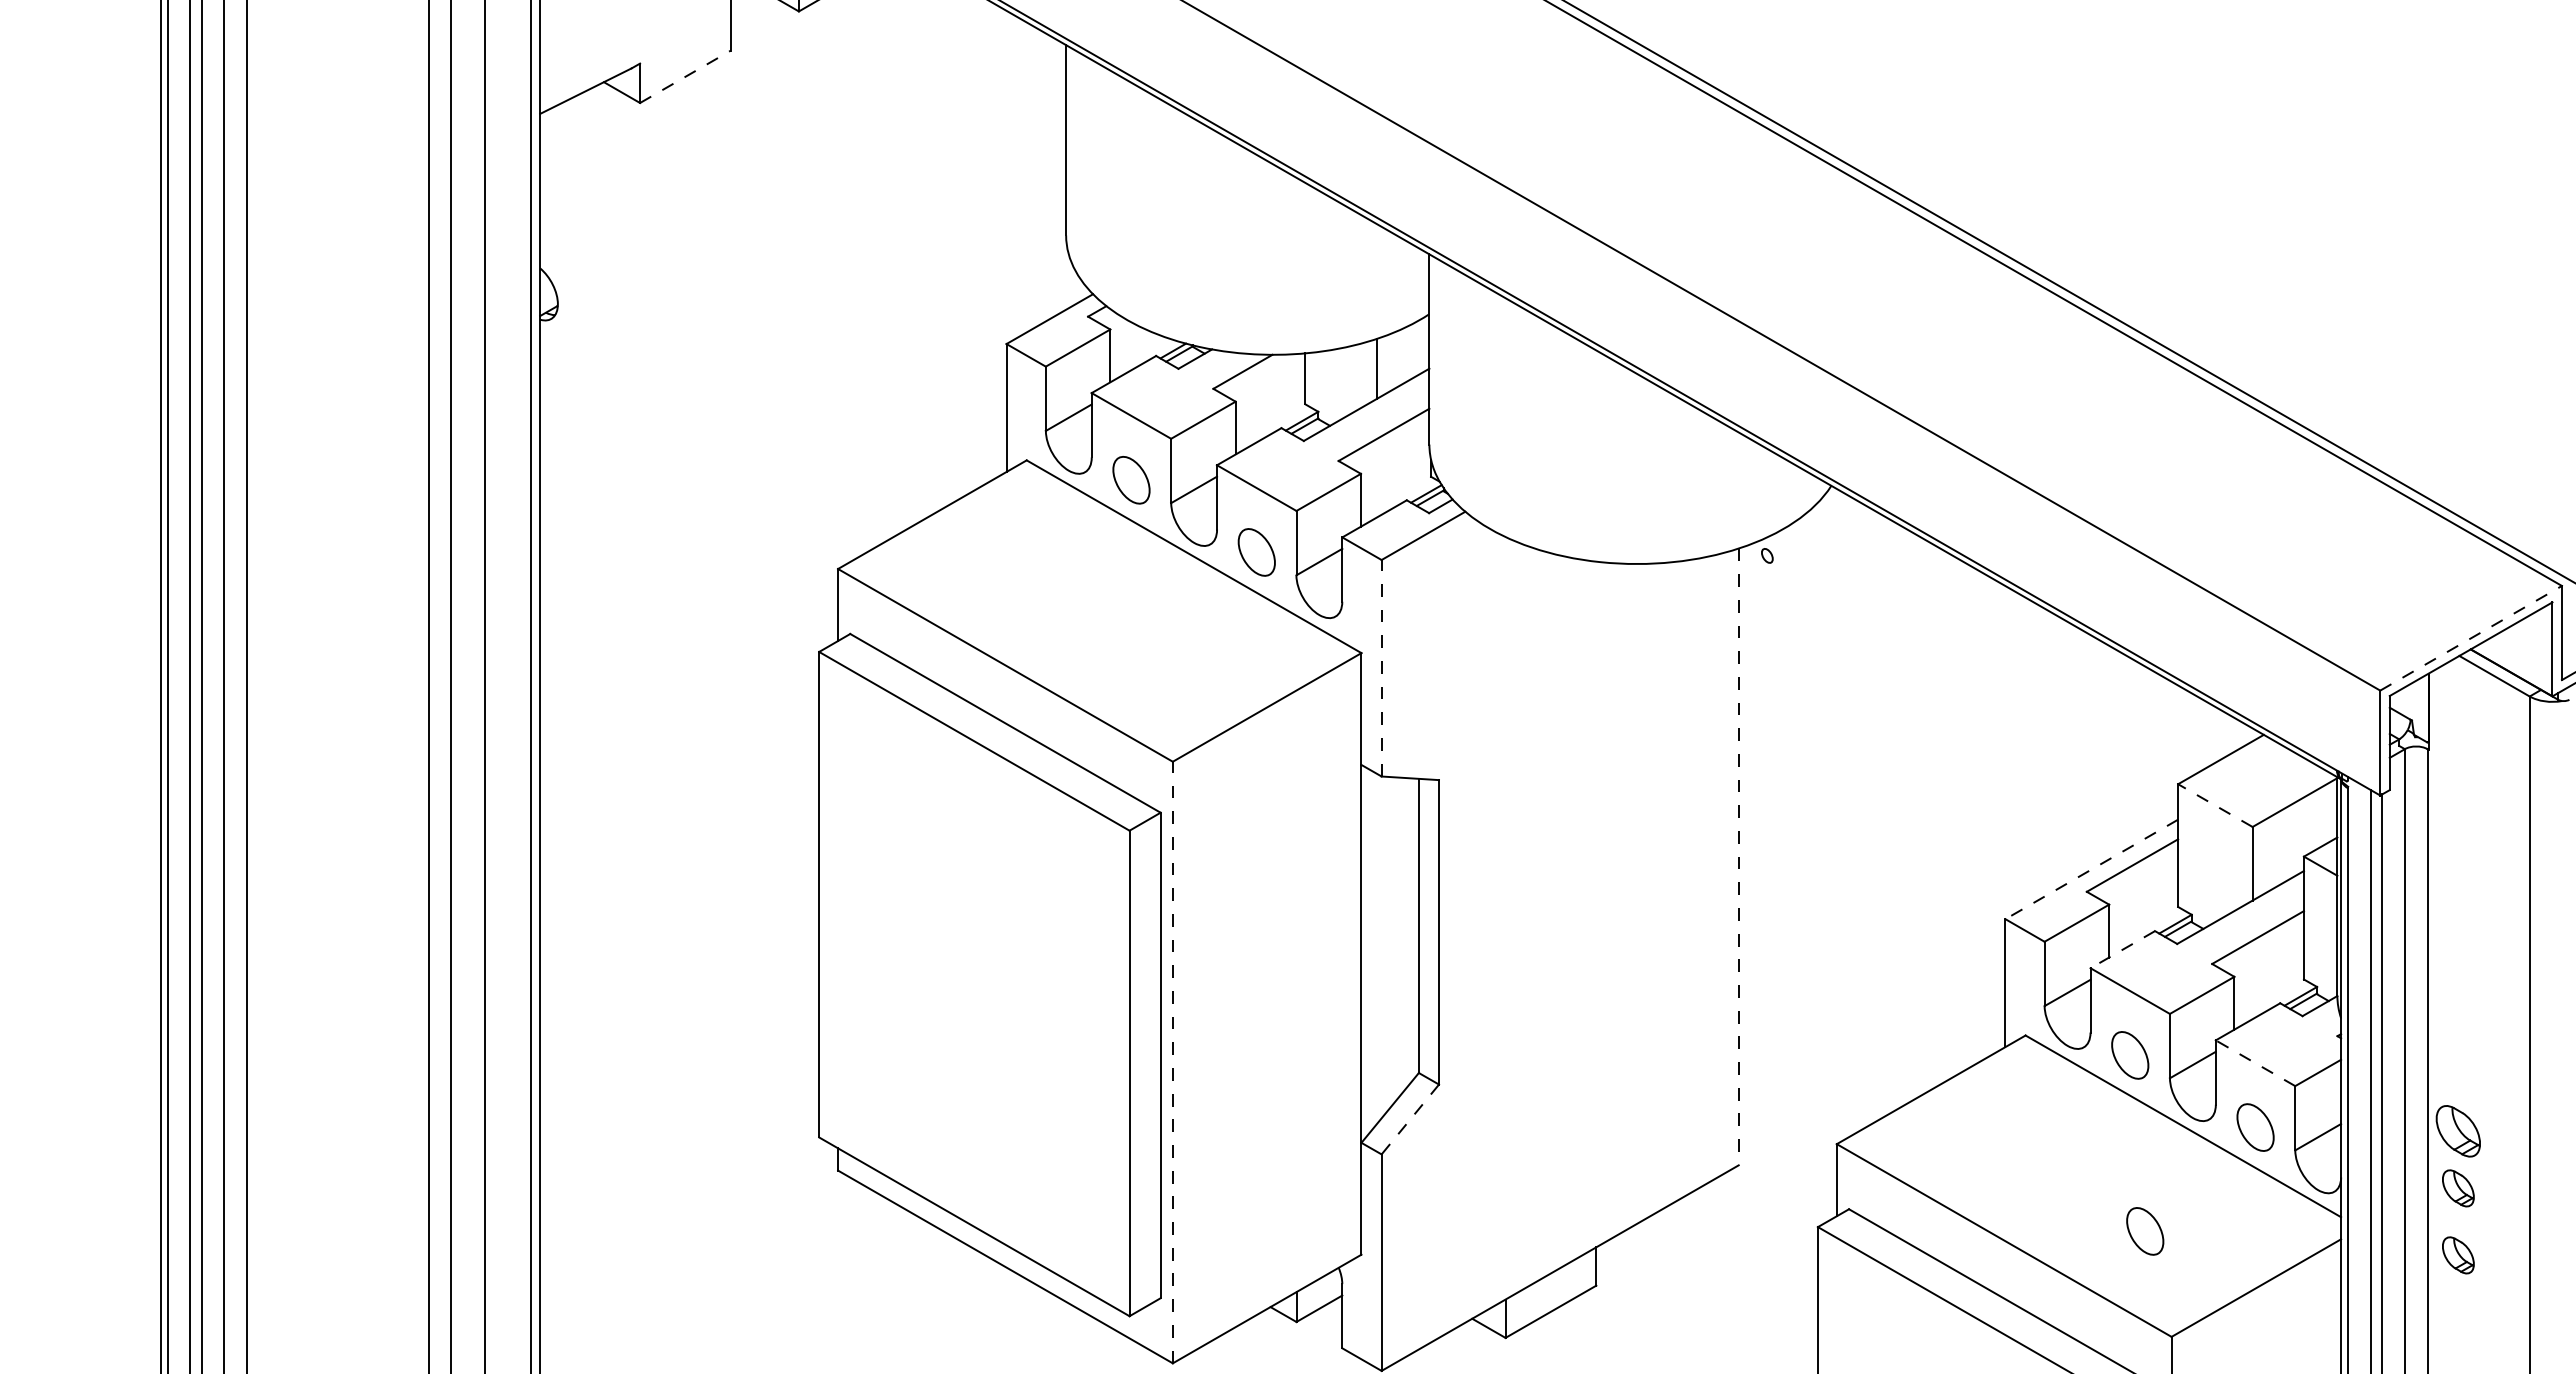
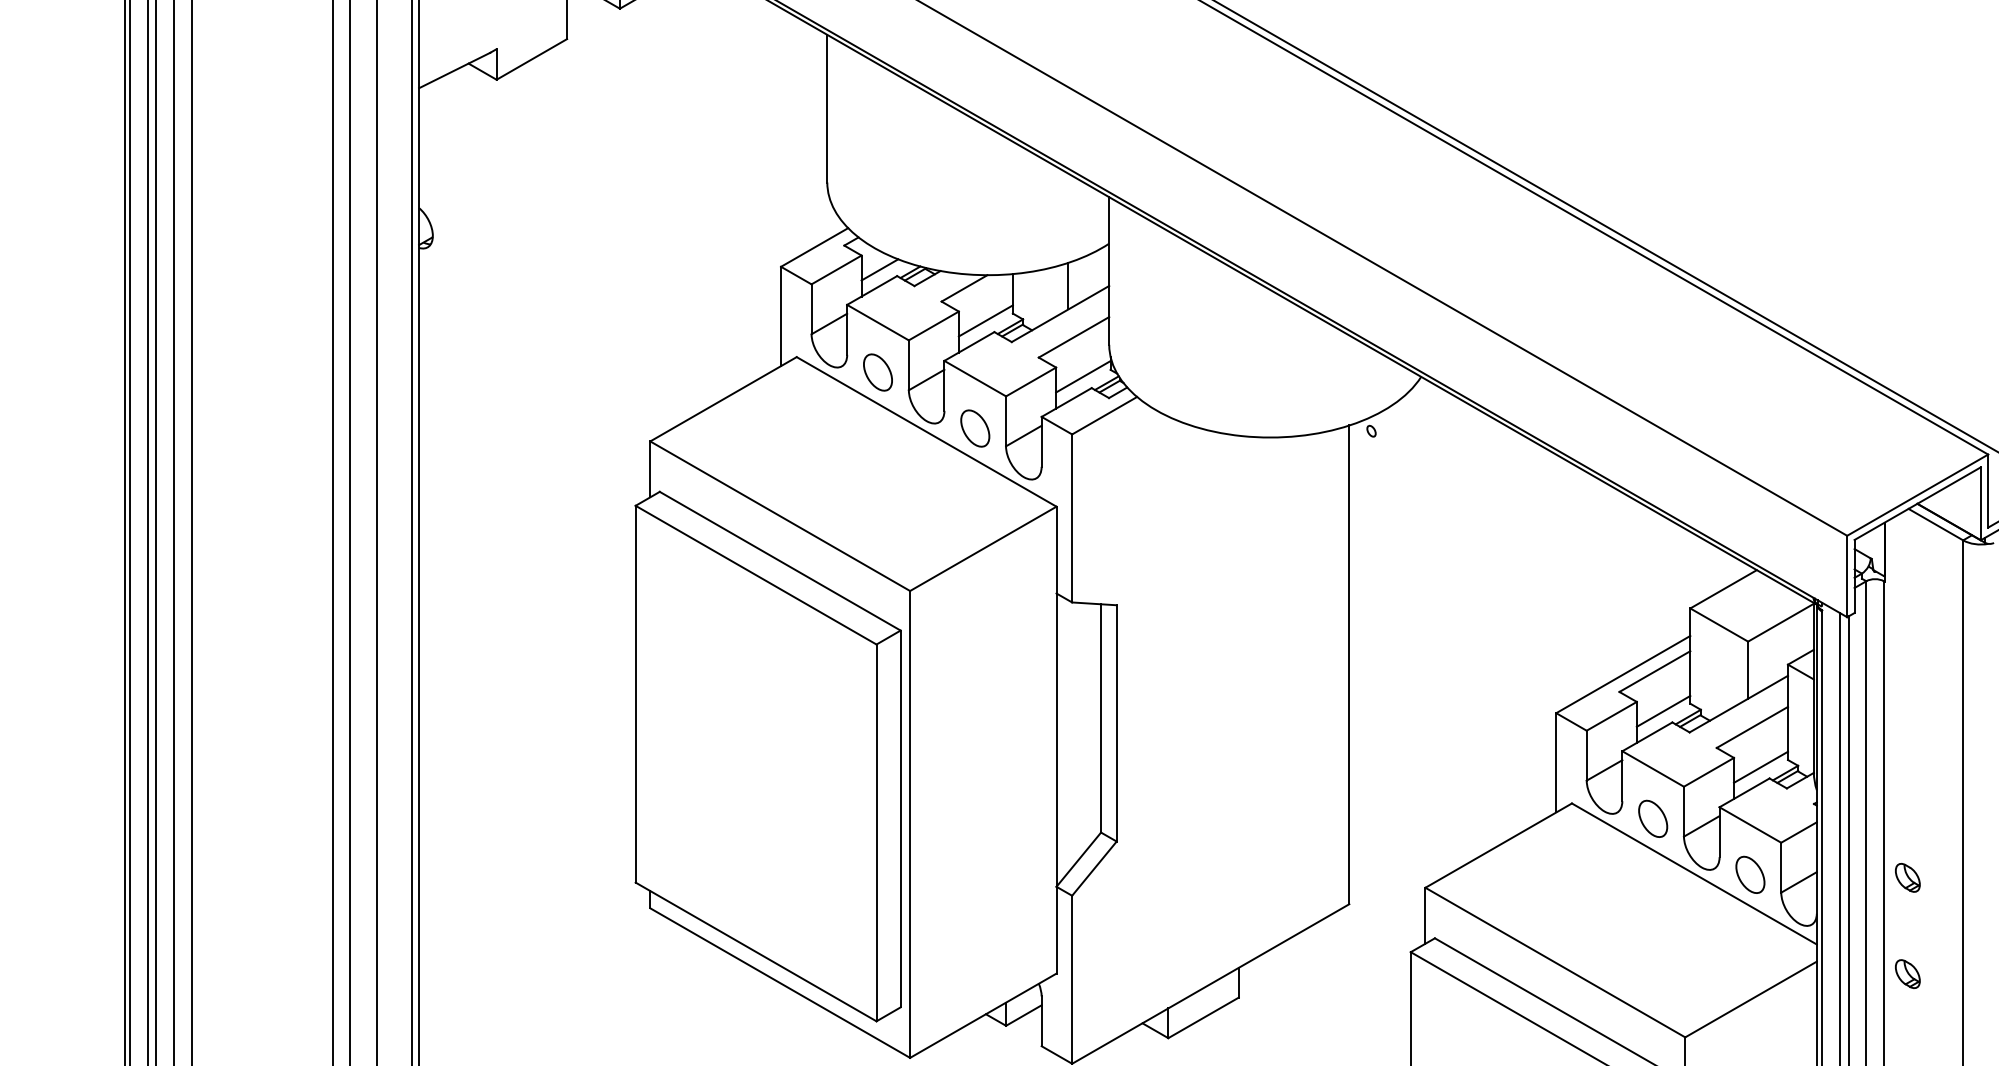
line: (685, 76) -> (531, 59), dashed -> solid
line: (1133, 347) -> (879, 269), added
line: (1270, 413) -> (985, 320), added
line: (1395, 485) -> (1082, 376), added
line: (2471, 638) -> (1918, 495), dashed -> solid
line: (1381, 667) -> (1072, 517), dashed -> solid
line: (2215, 805) -> (1719, 624), dashed -> solid
line: (1738, 857) -> (1349, 665), dashed -> solid
line: (2091, 869) -> (1623, 674), dashed -> solid
line: (2143, 916) -> (1663, 711), added
line: (2122, 949) -> (1647, 736), dashed -> solid
line: (2268, 988) -> (1760, 766), added
line: (1172, 1062) -> (909, 824), dashed -> solid
line: (2255, 1063) -> (1750, 825), dashed -> solid
line: (1410, 1119) -> (1094, 868), dashed -> solid
part: (2458, 1131) -> (1907, 877), size x0.71
part: (2458, 1188) -> (1907, 922), removed
part: (2145, 1231) -> (1665, 955), removed

